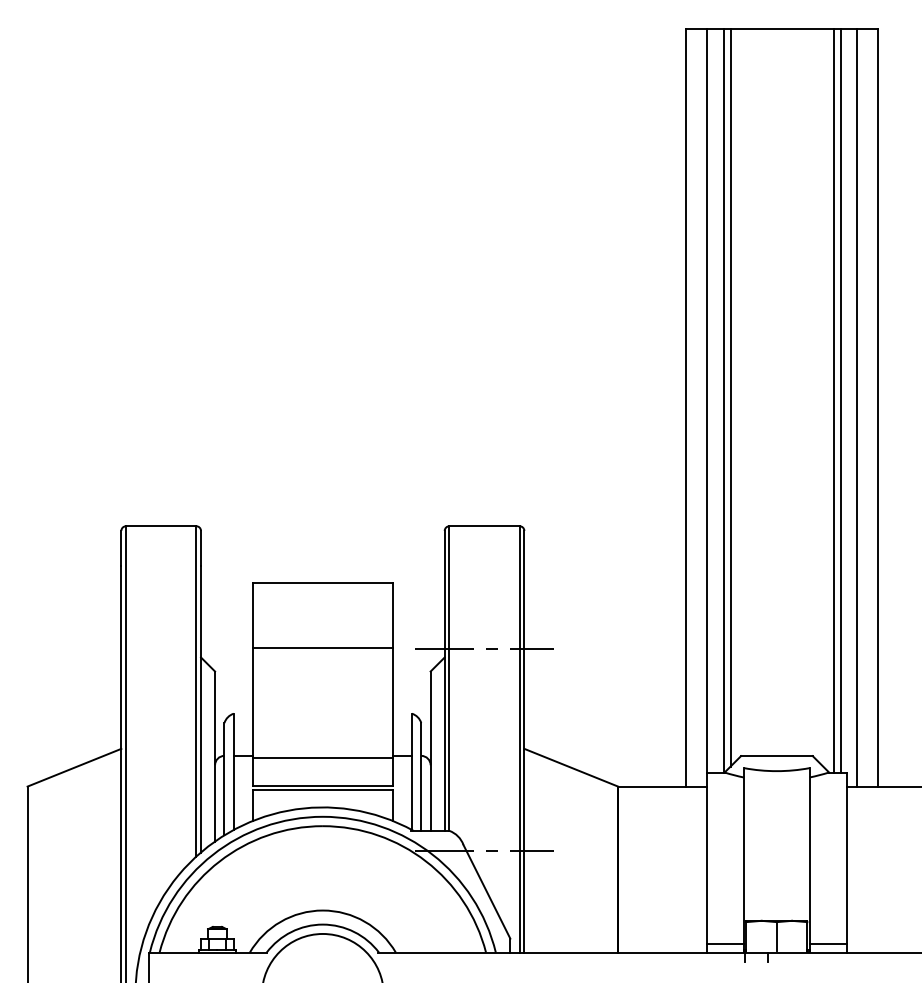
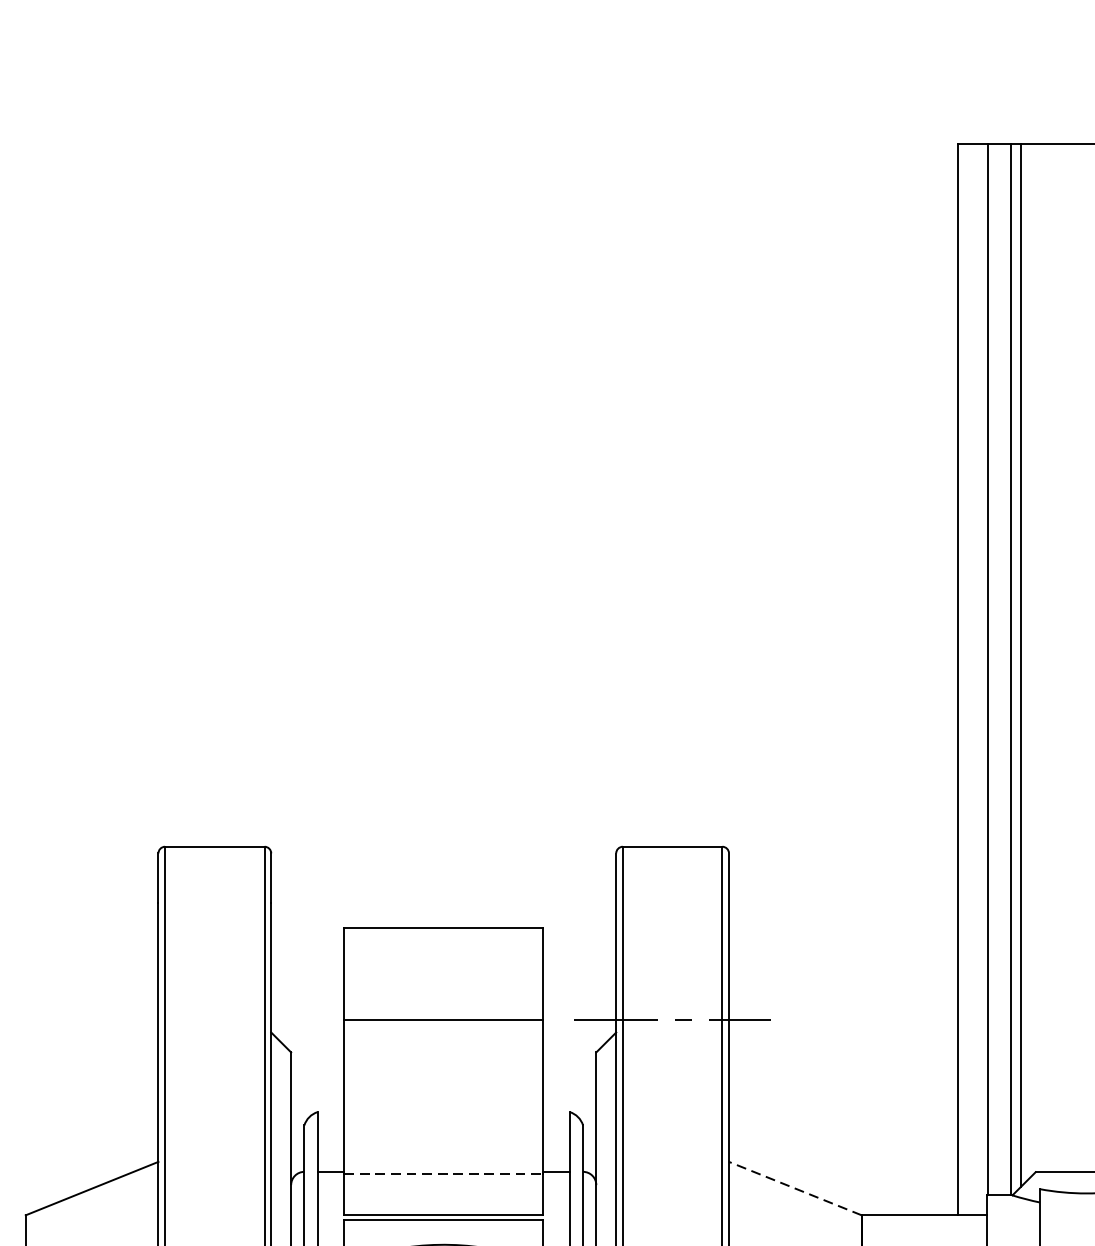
line: (323, 757) -> (444, 1174), solid -> dashed
line: (571, 767) -> (795, 1188), solid -> dashed

